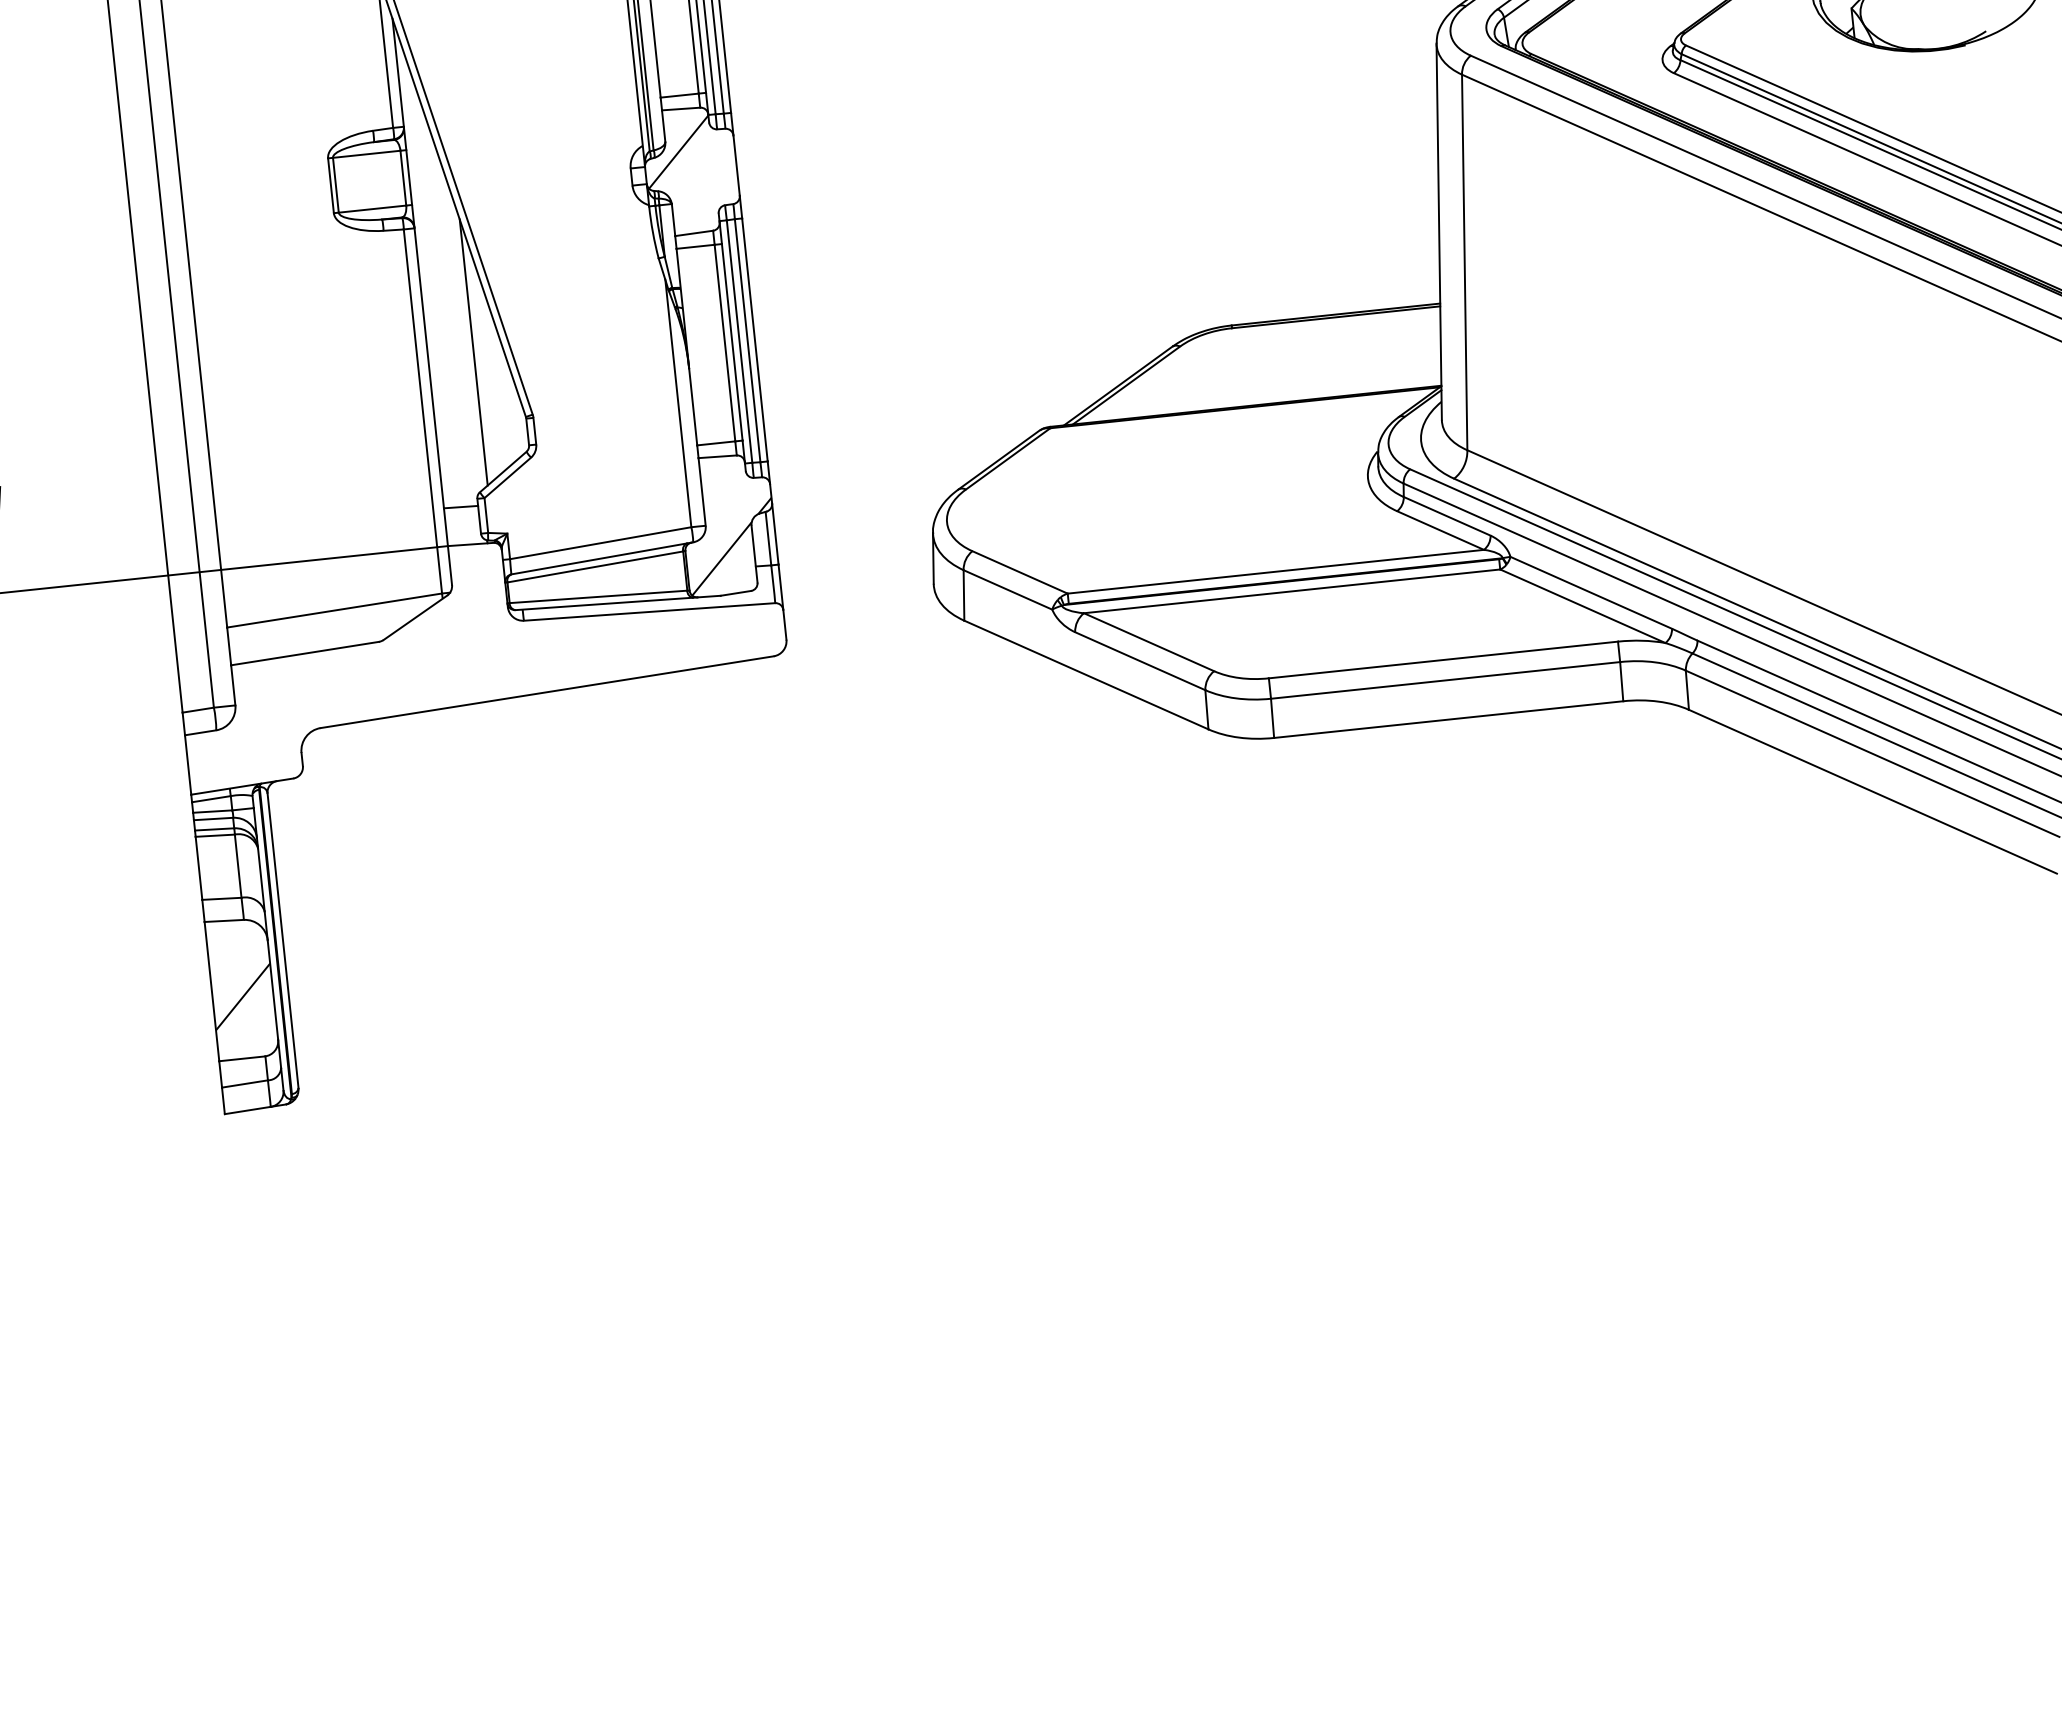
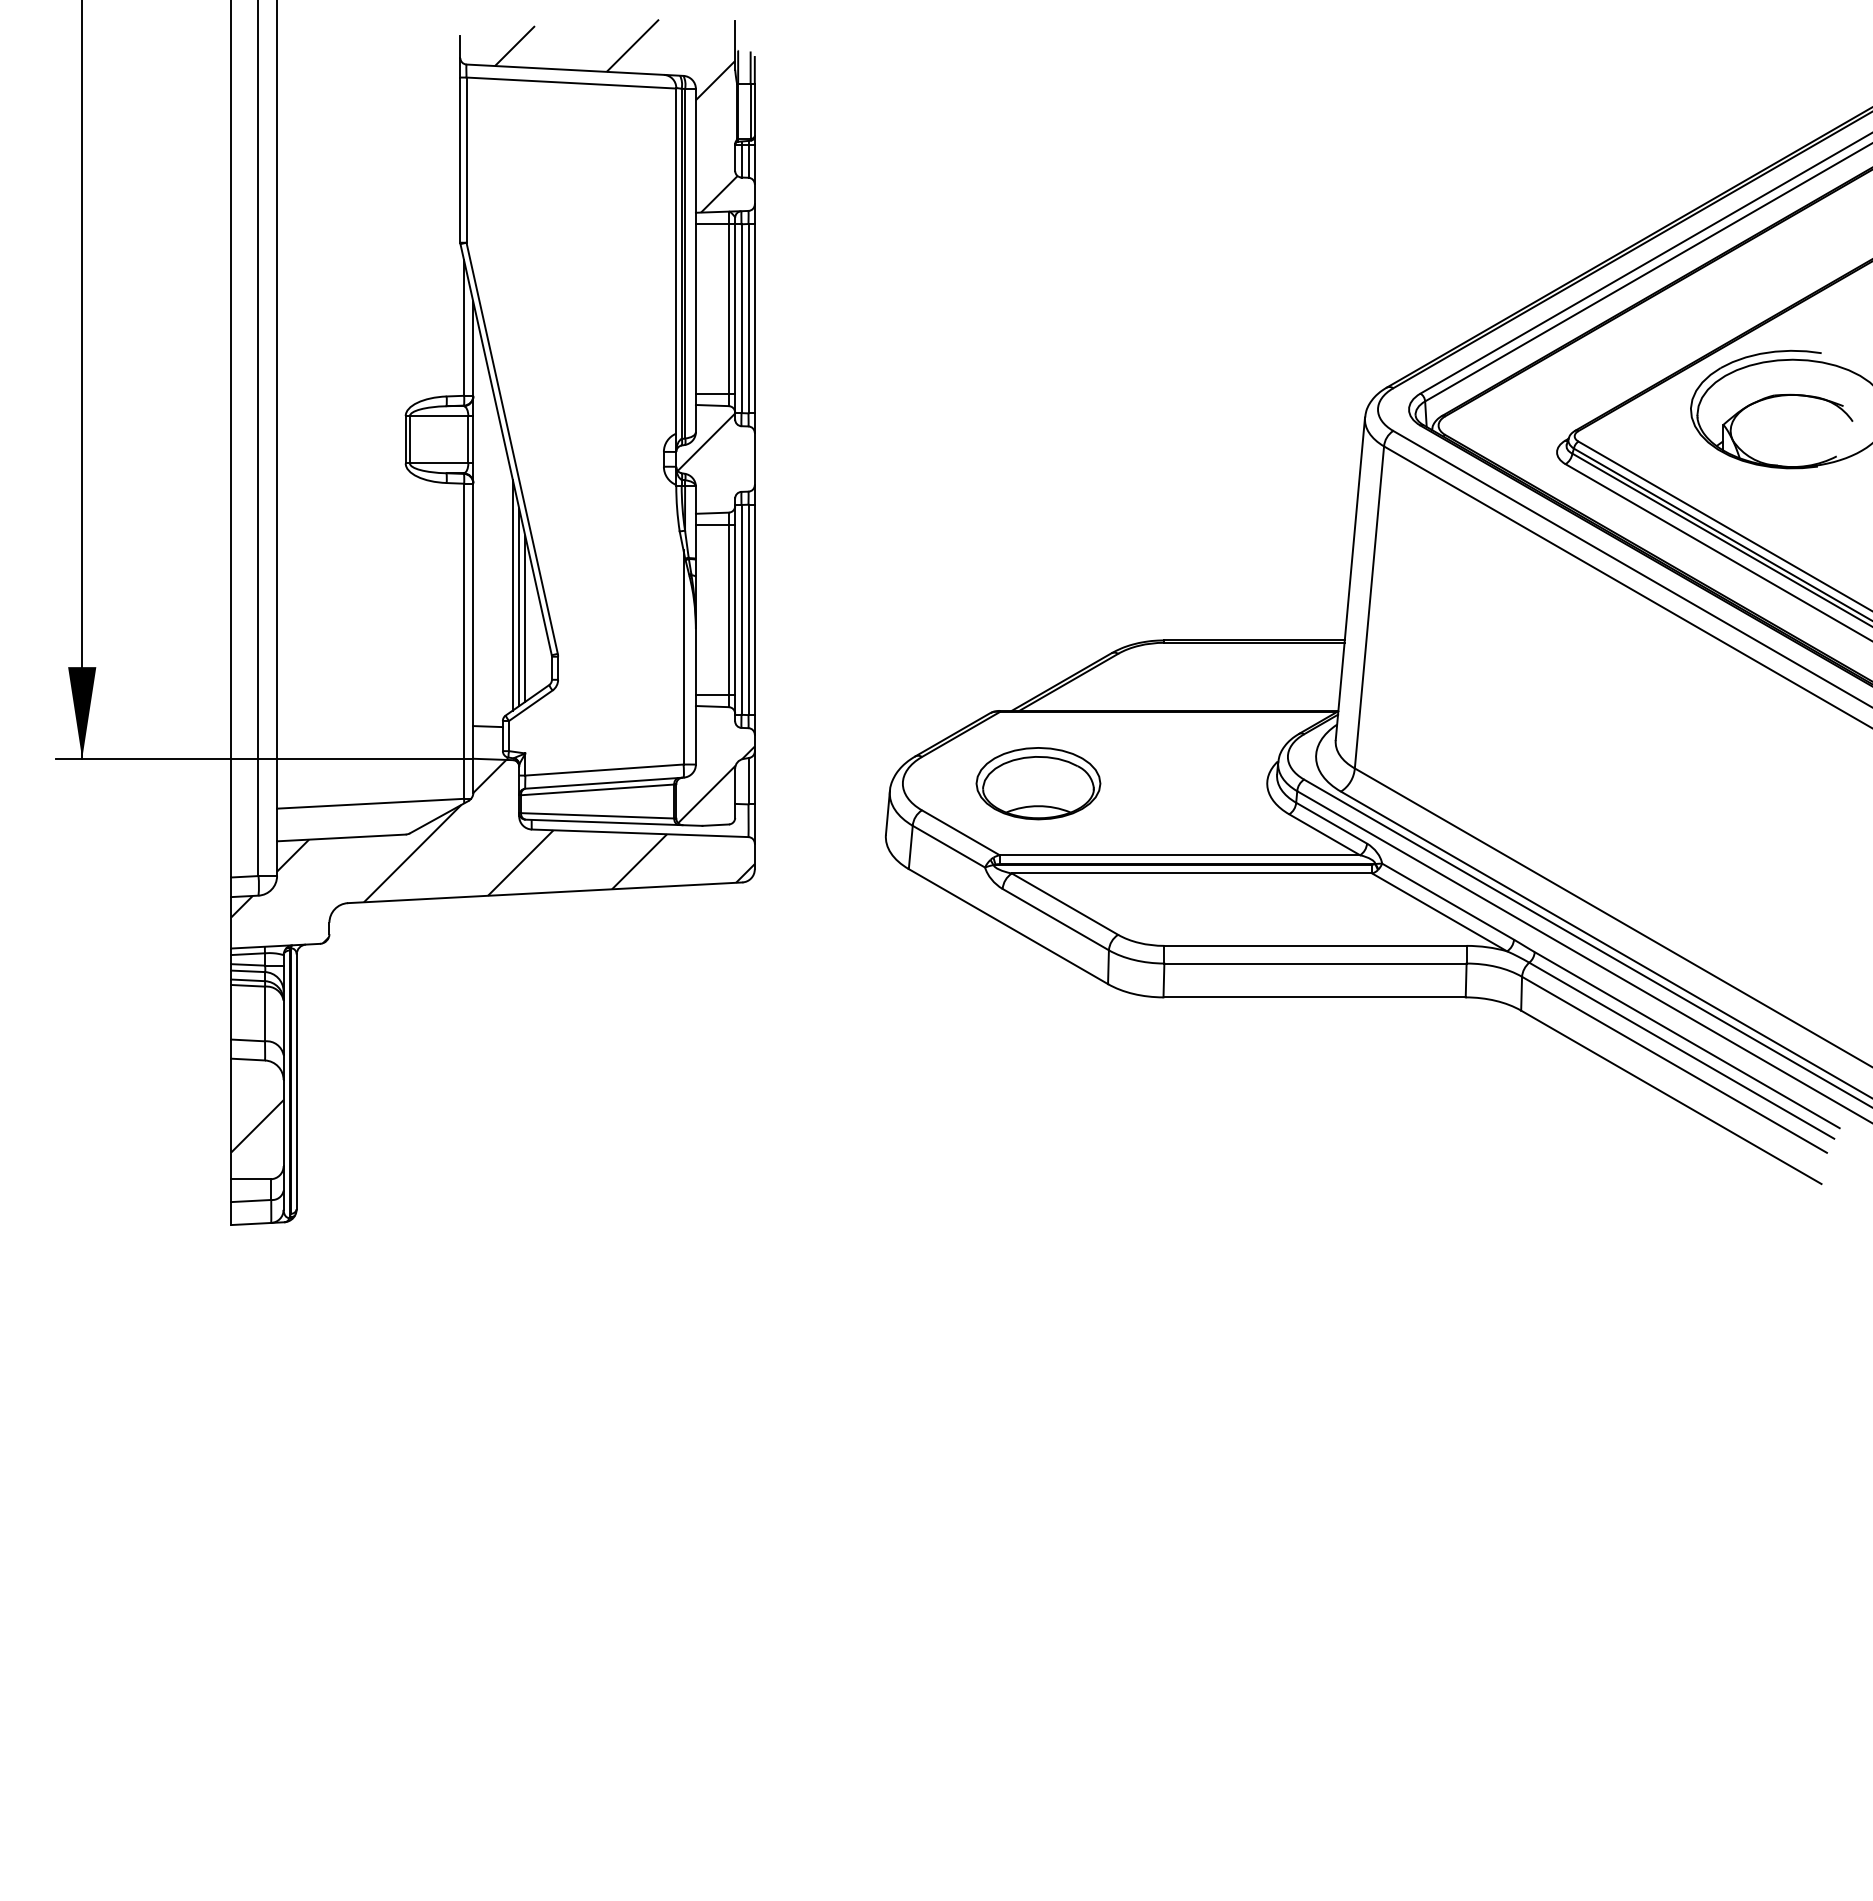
line: (482, 365) -> (519, 607), added
line: (491, 377) -> (525, 618), added
part: (1103, 506) -> (1038, 783), added
hatch: (481, 650) -> (492, 851), added

